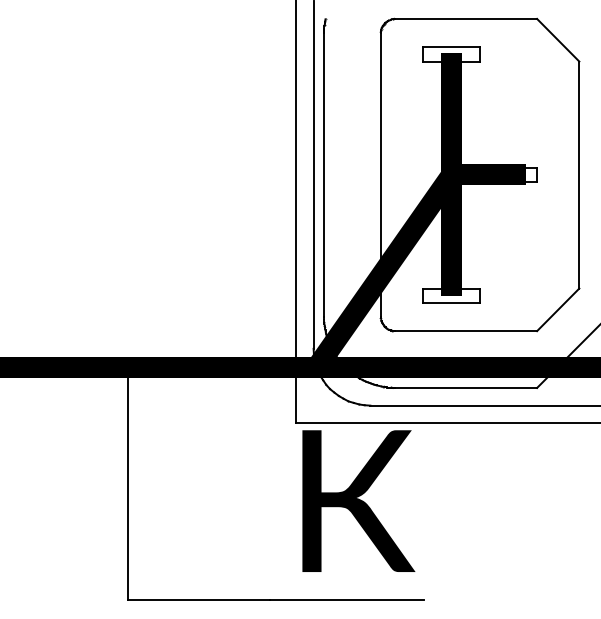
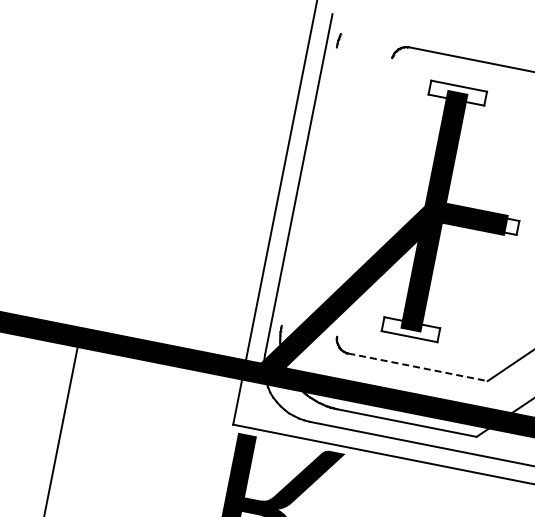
line: (324, 174) -> (309, 186), removed
line: (380, 174) -> (364, 197), removed
line: (466, 331) -> (418, 367), solid -> dashed

